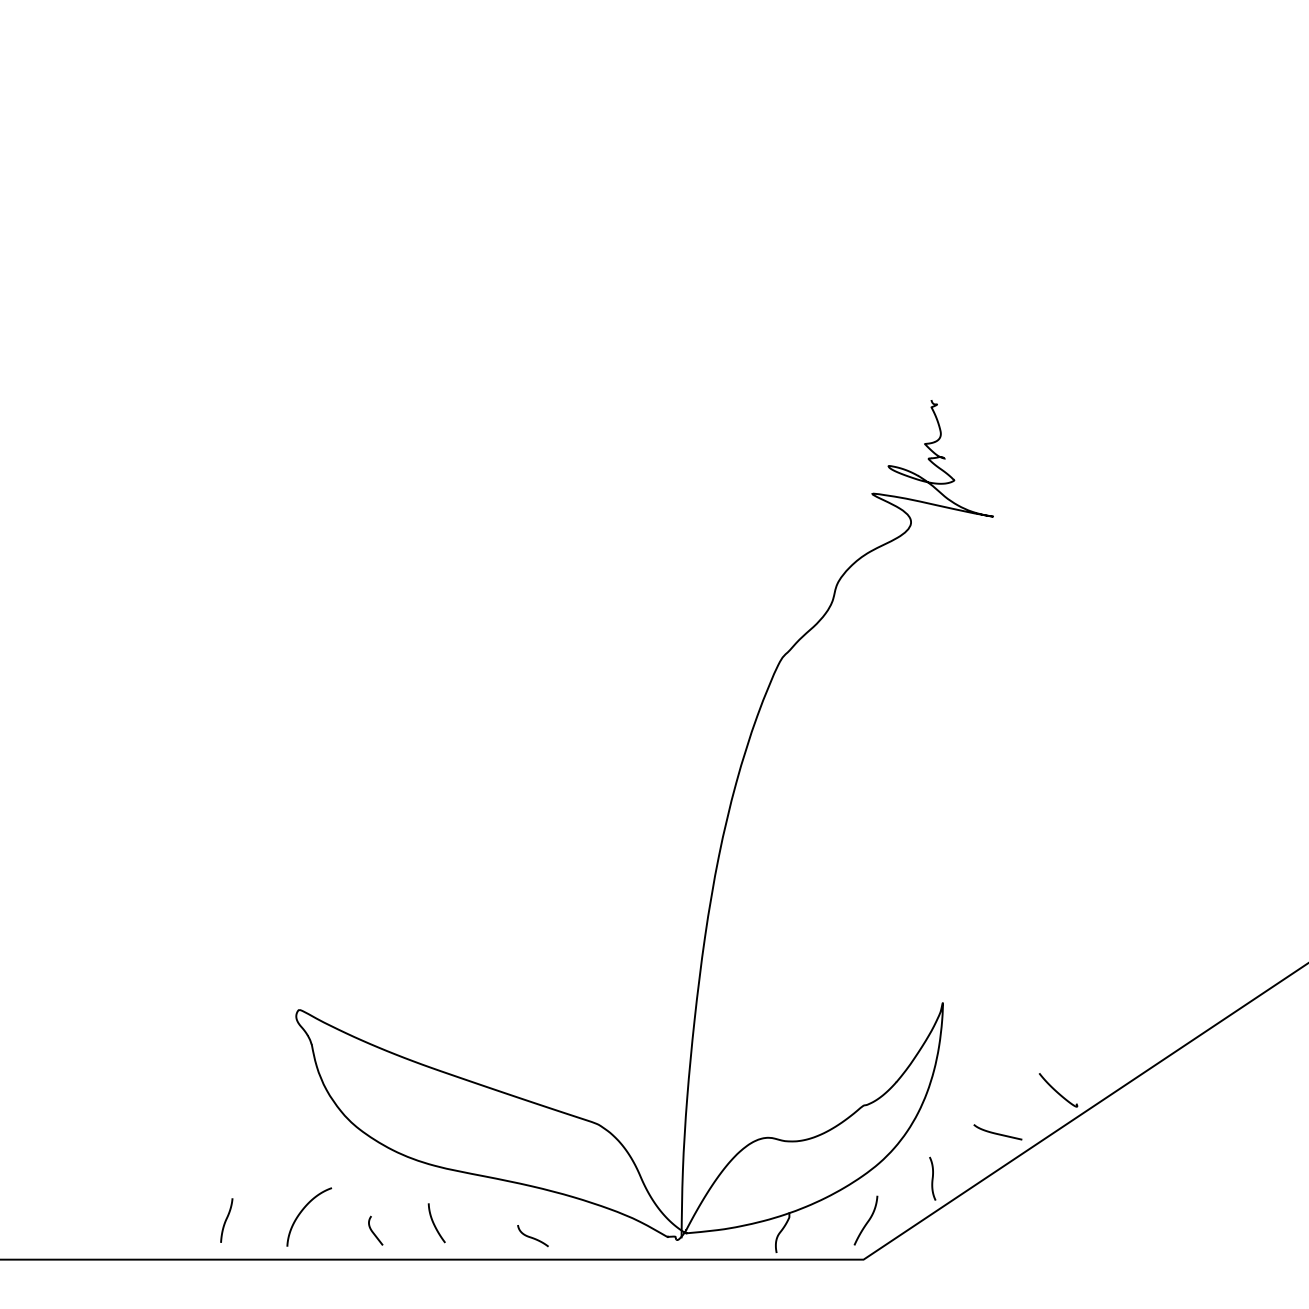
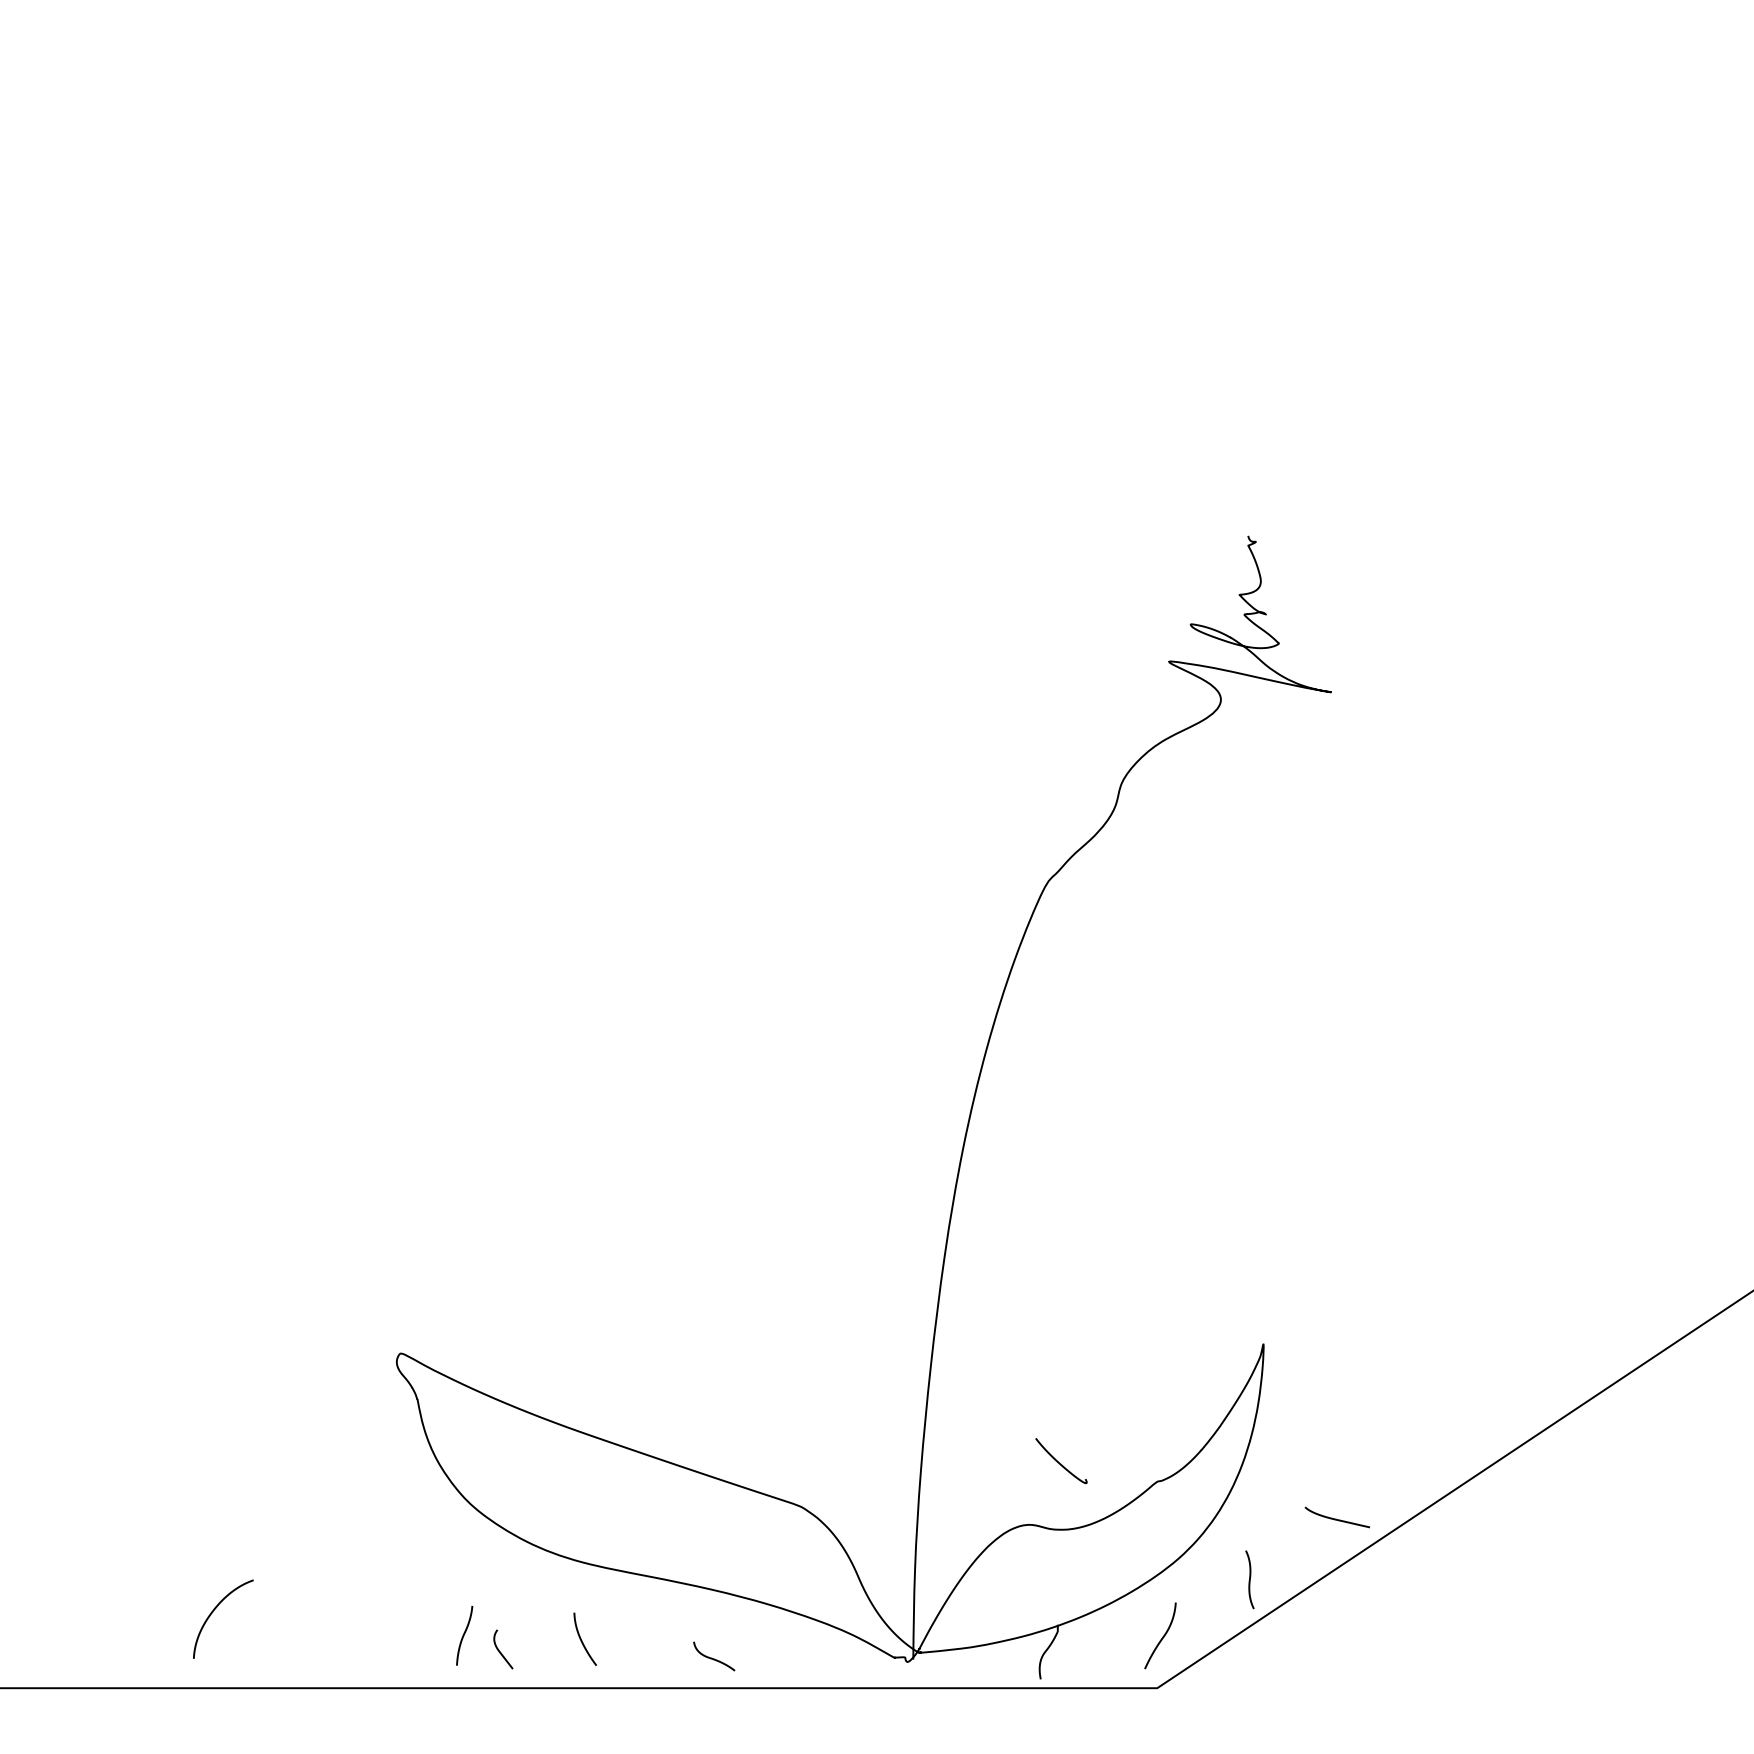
curve: (1058, 1092) -> (1061, 1463), moved
curve: (302, 1212) -> (213, 1612), moved
curve: (226, 1220) -> (464, 1635), moved

